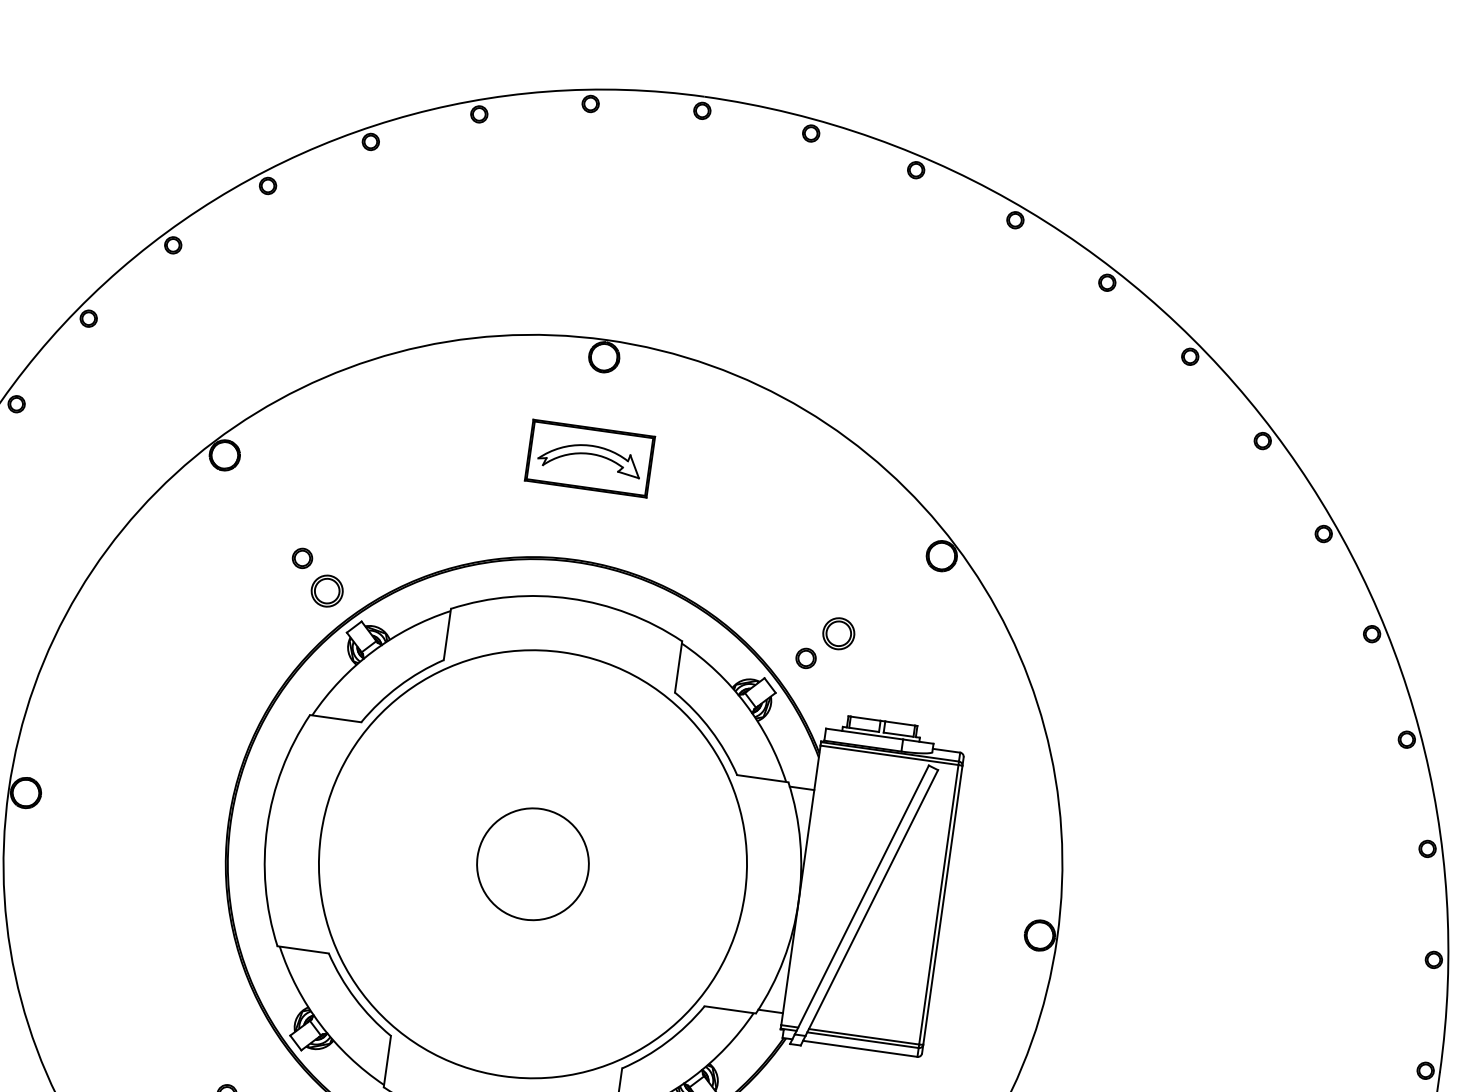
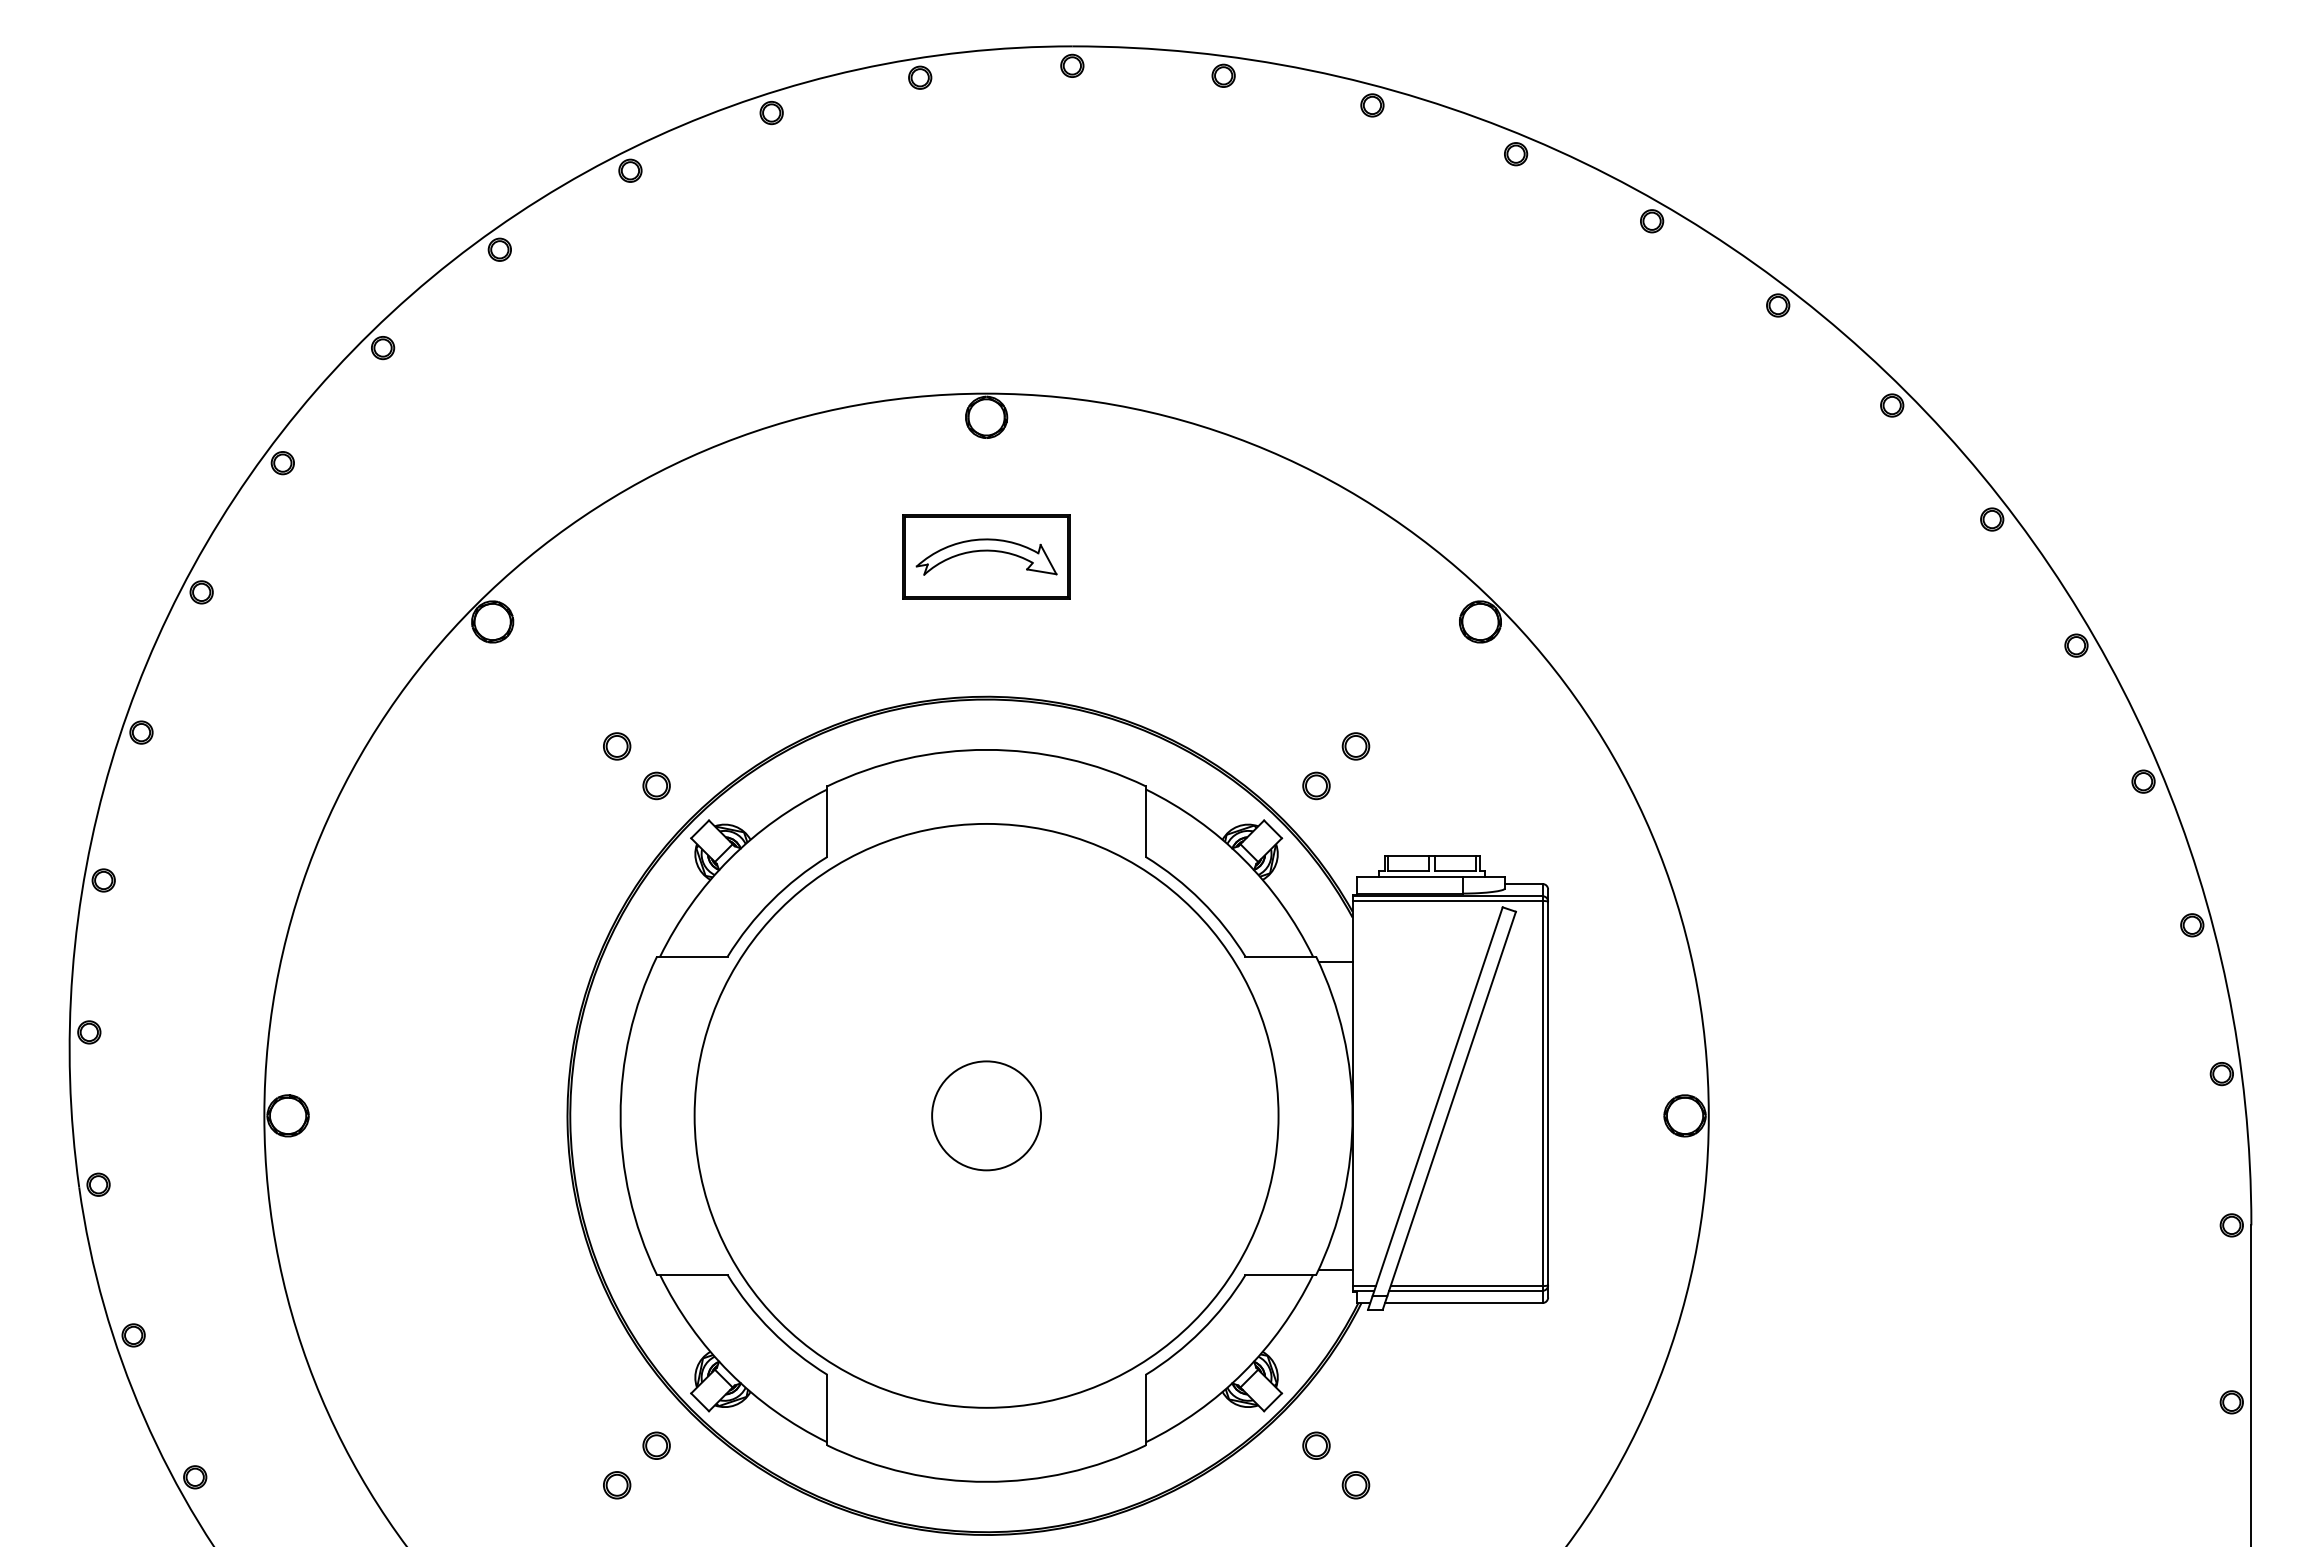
part: (327, 590) -> (656, 785), size x0.62
part: (838, 633) -> (1355, 746), size x0.62
circle: (532, 864) -> (986, 1115), size x0.71
part: (259, 1069) -> (656, 1445), added

